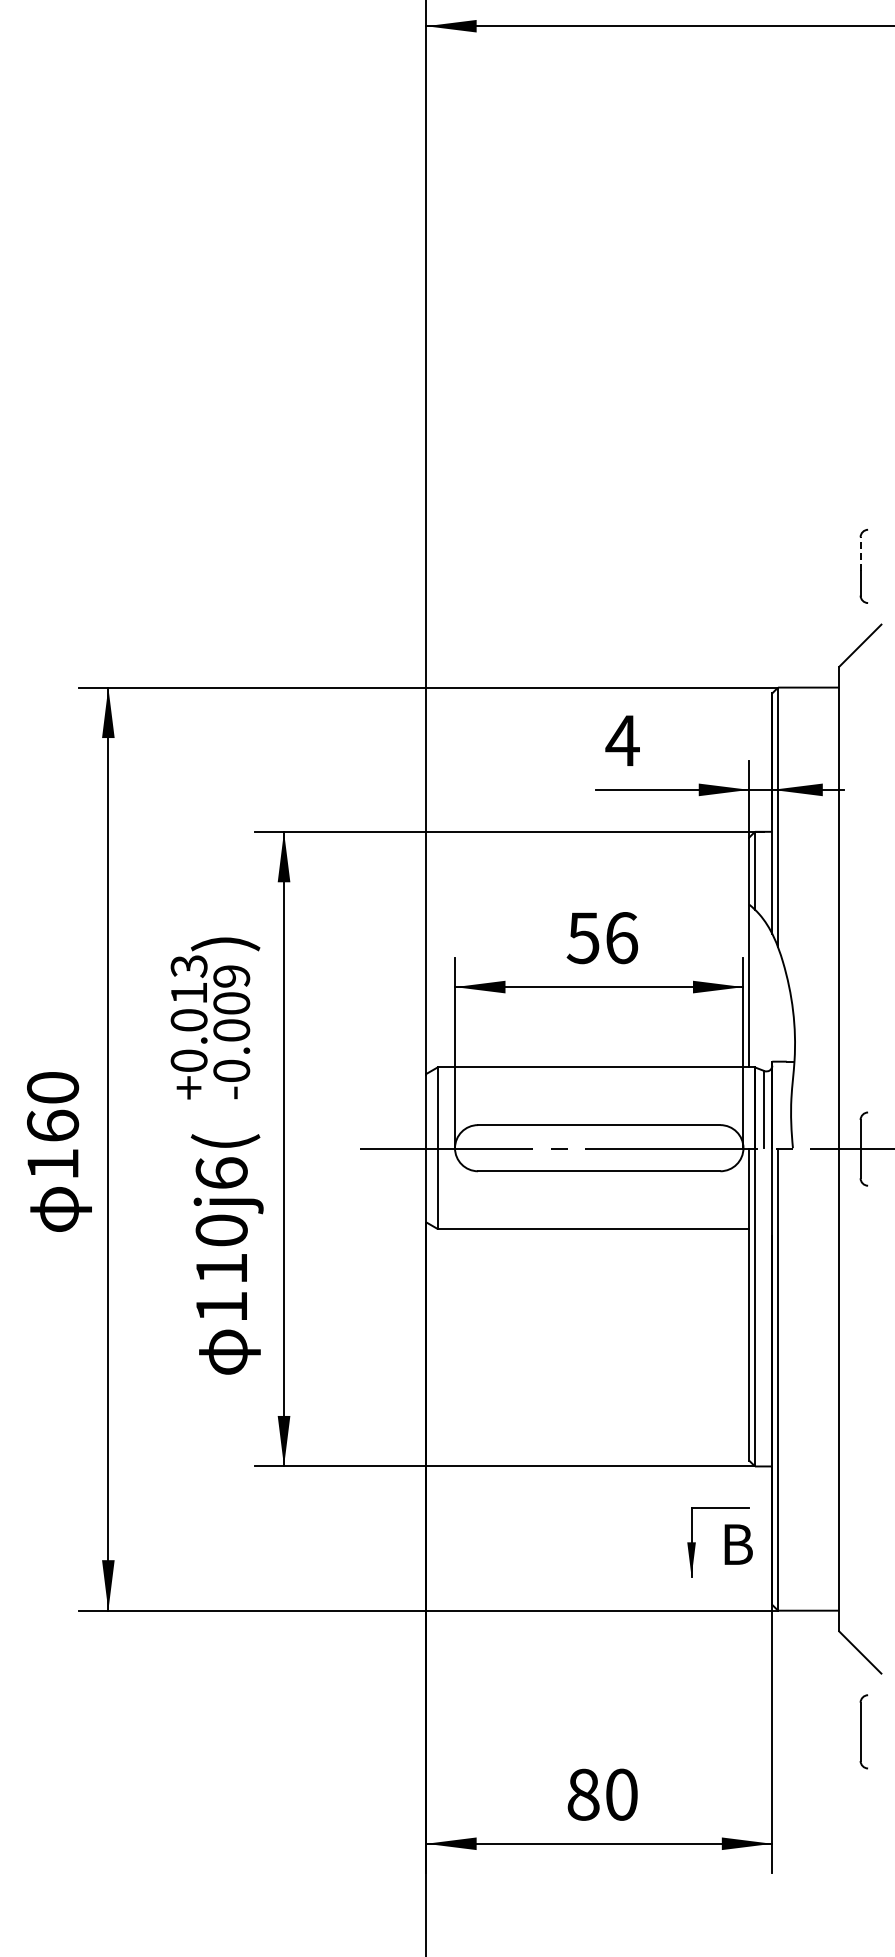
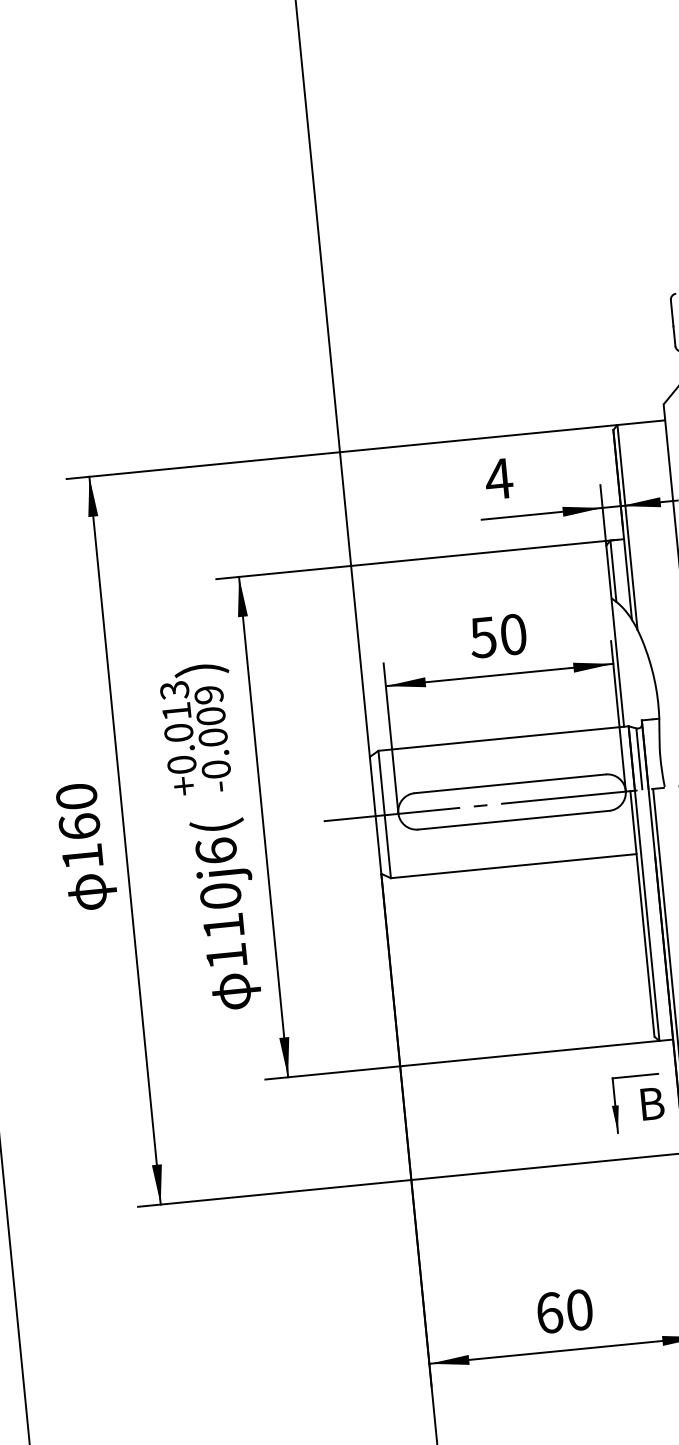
line: (860, 553) -> (672, 312), dashed -> solid
text: (622, 938) -> (514, 634), 56 -> 50
text: (583, 1794) -> (549, 1312), 80 -> 60

